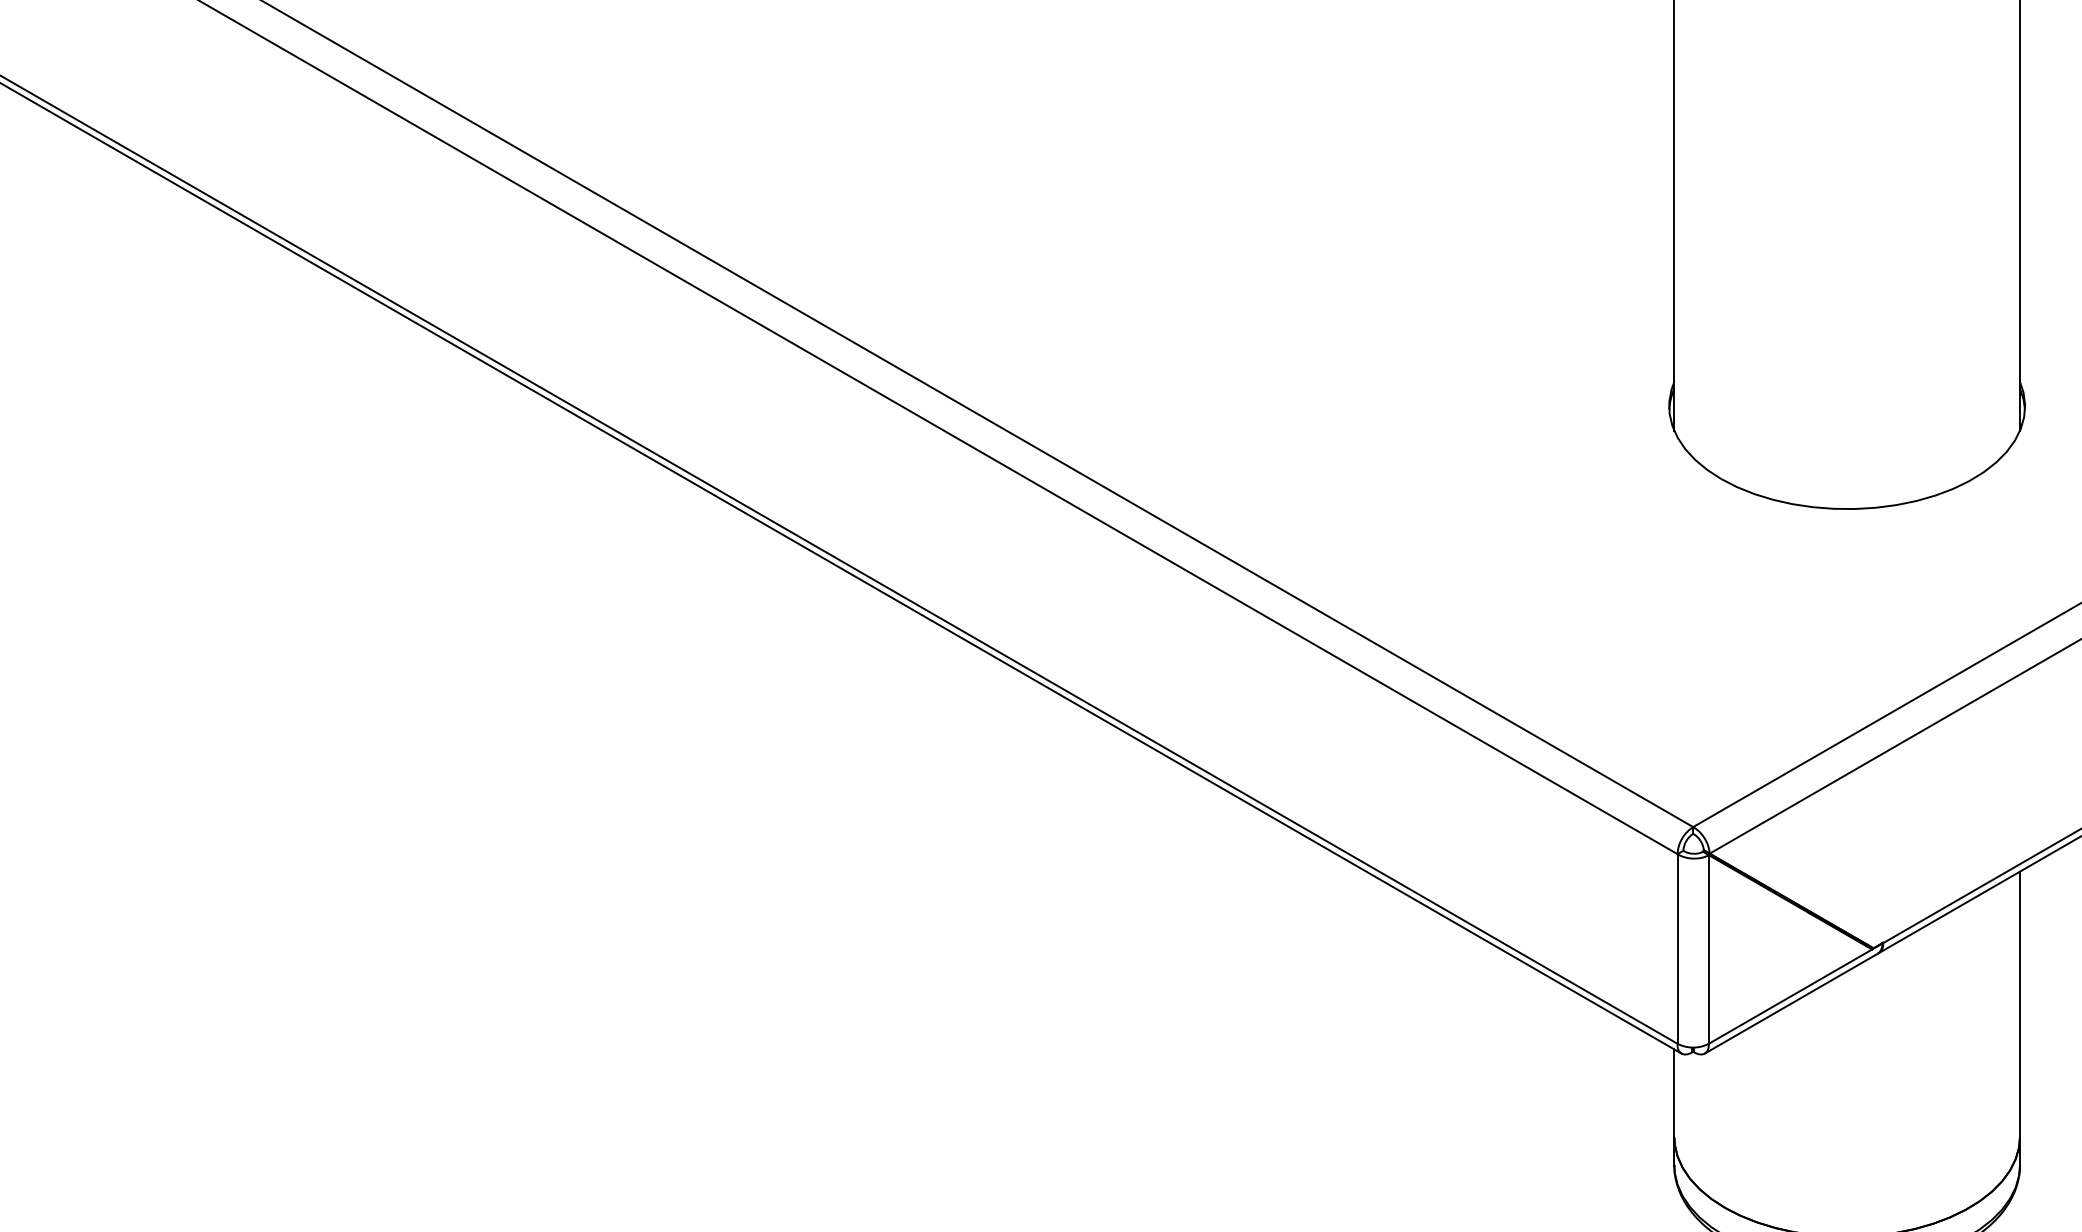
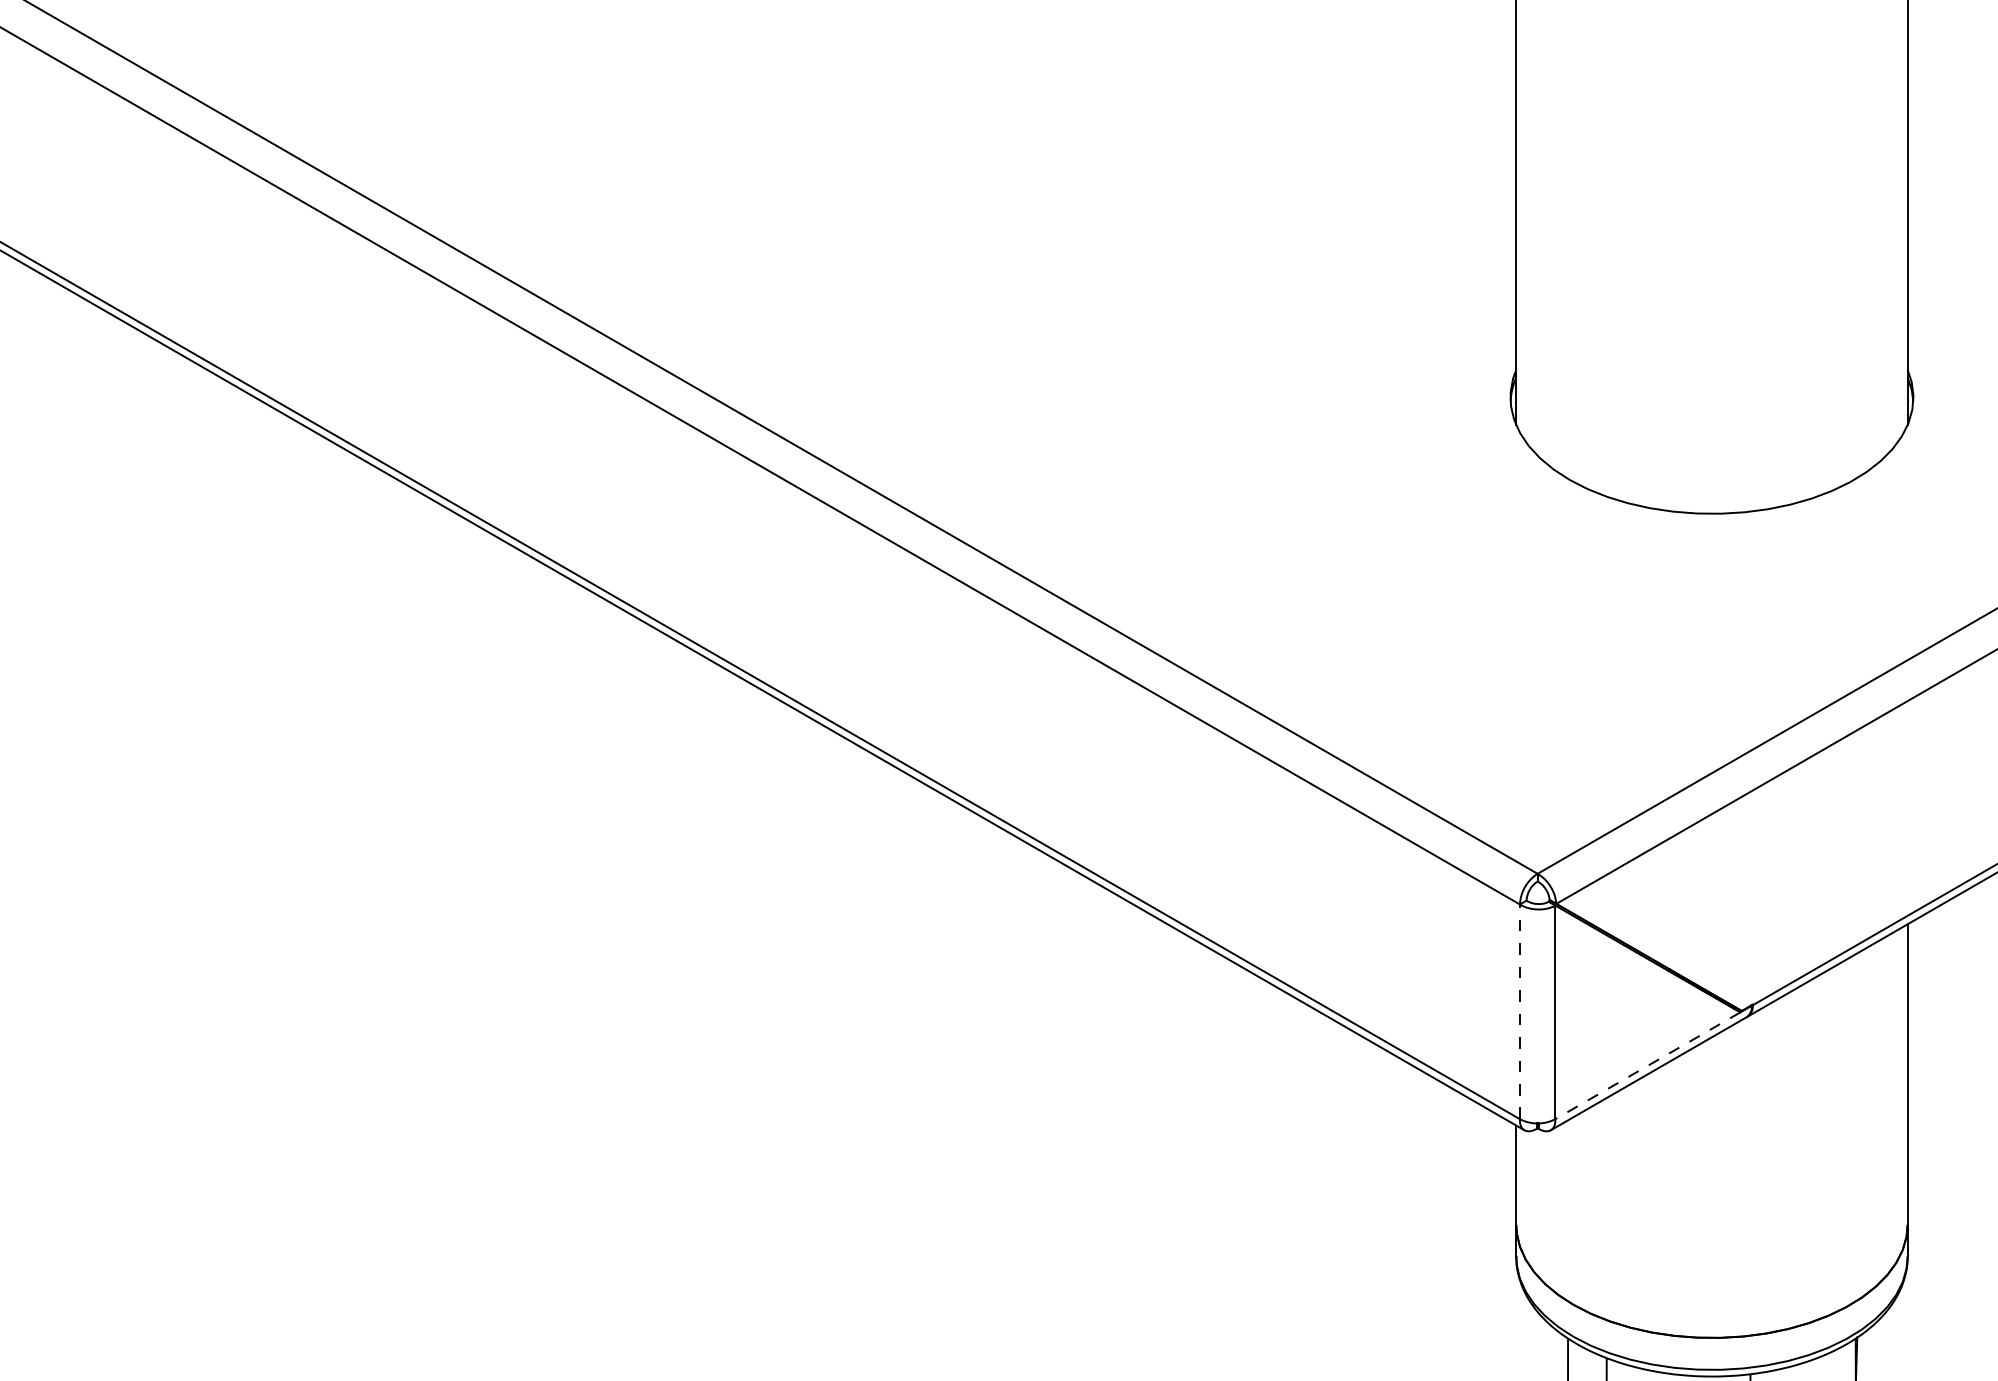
line: (1677, 948) -> (1519, 1011), solid -> dashed
line: (1790, 996) -> (1647, 1065), solid -> dashed

